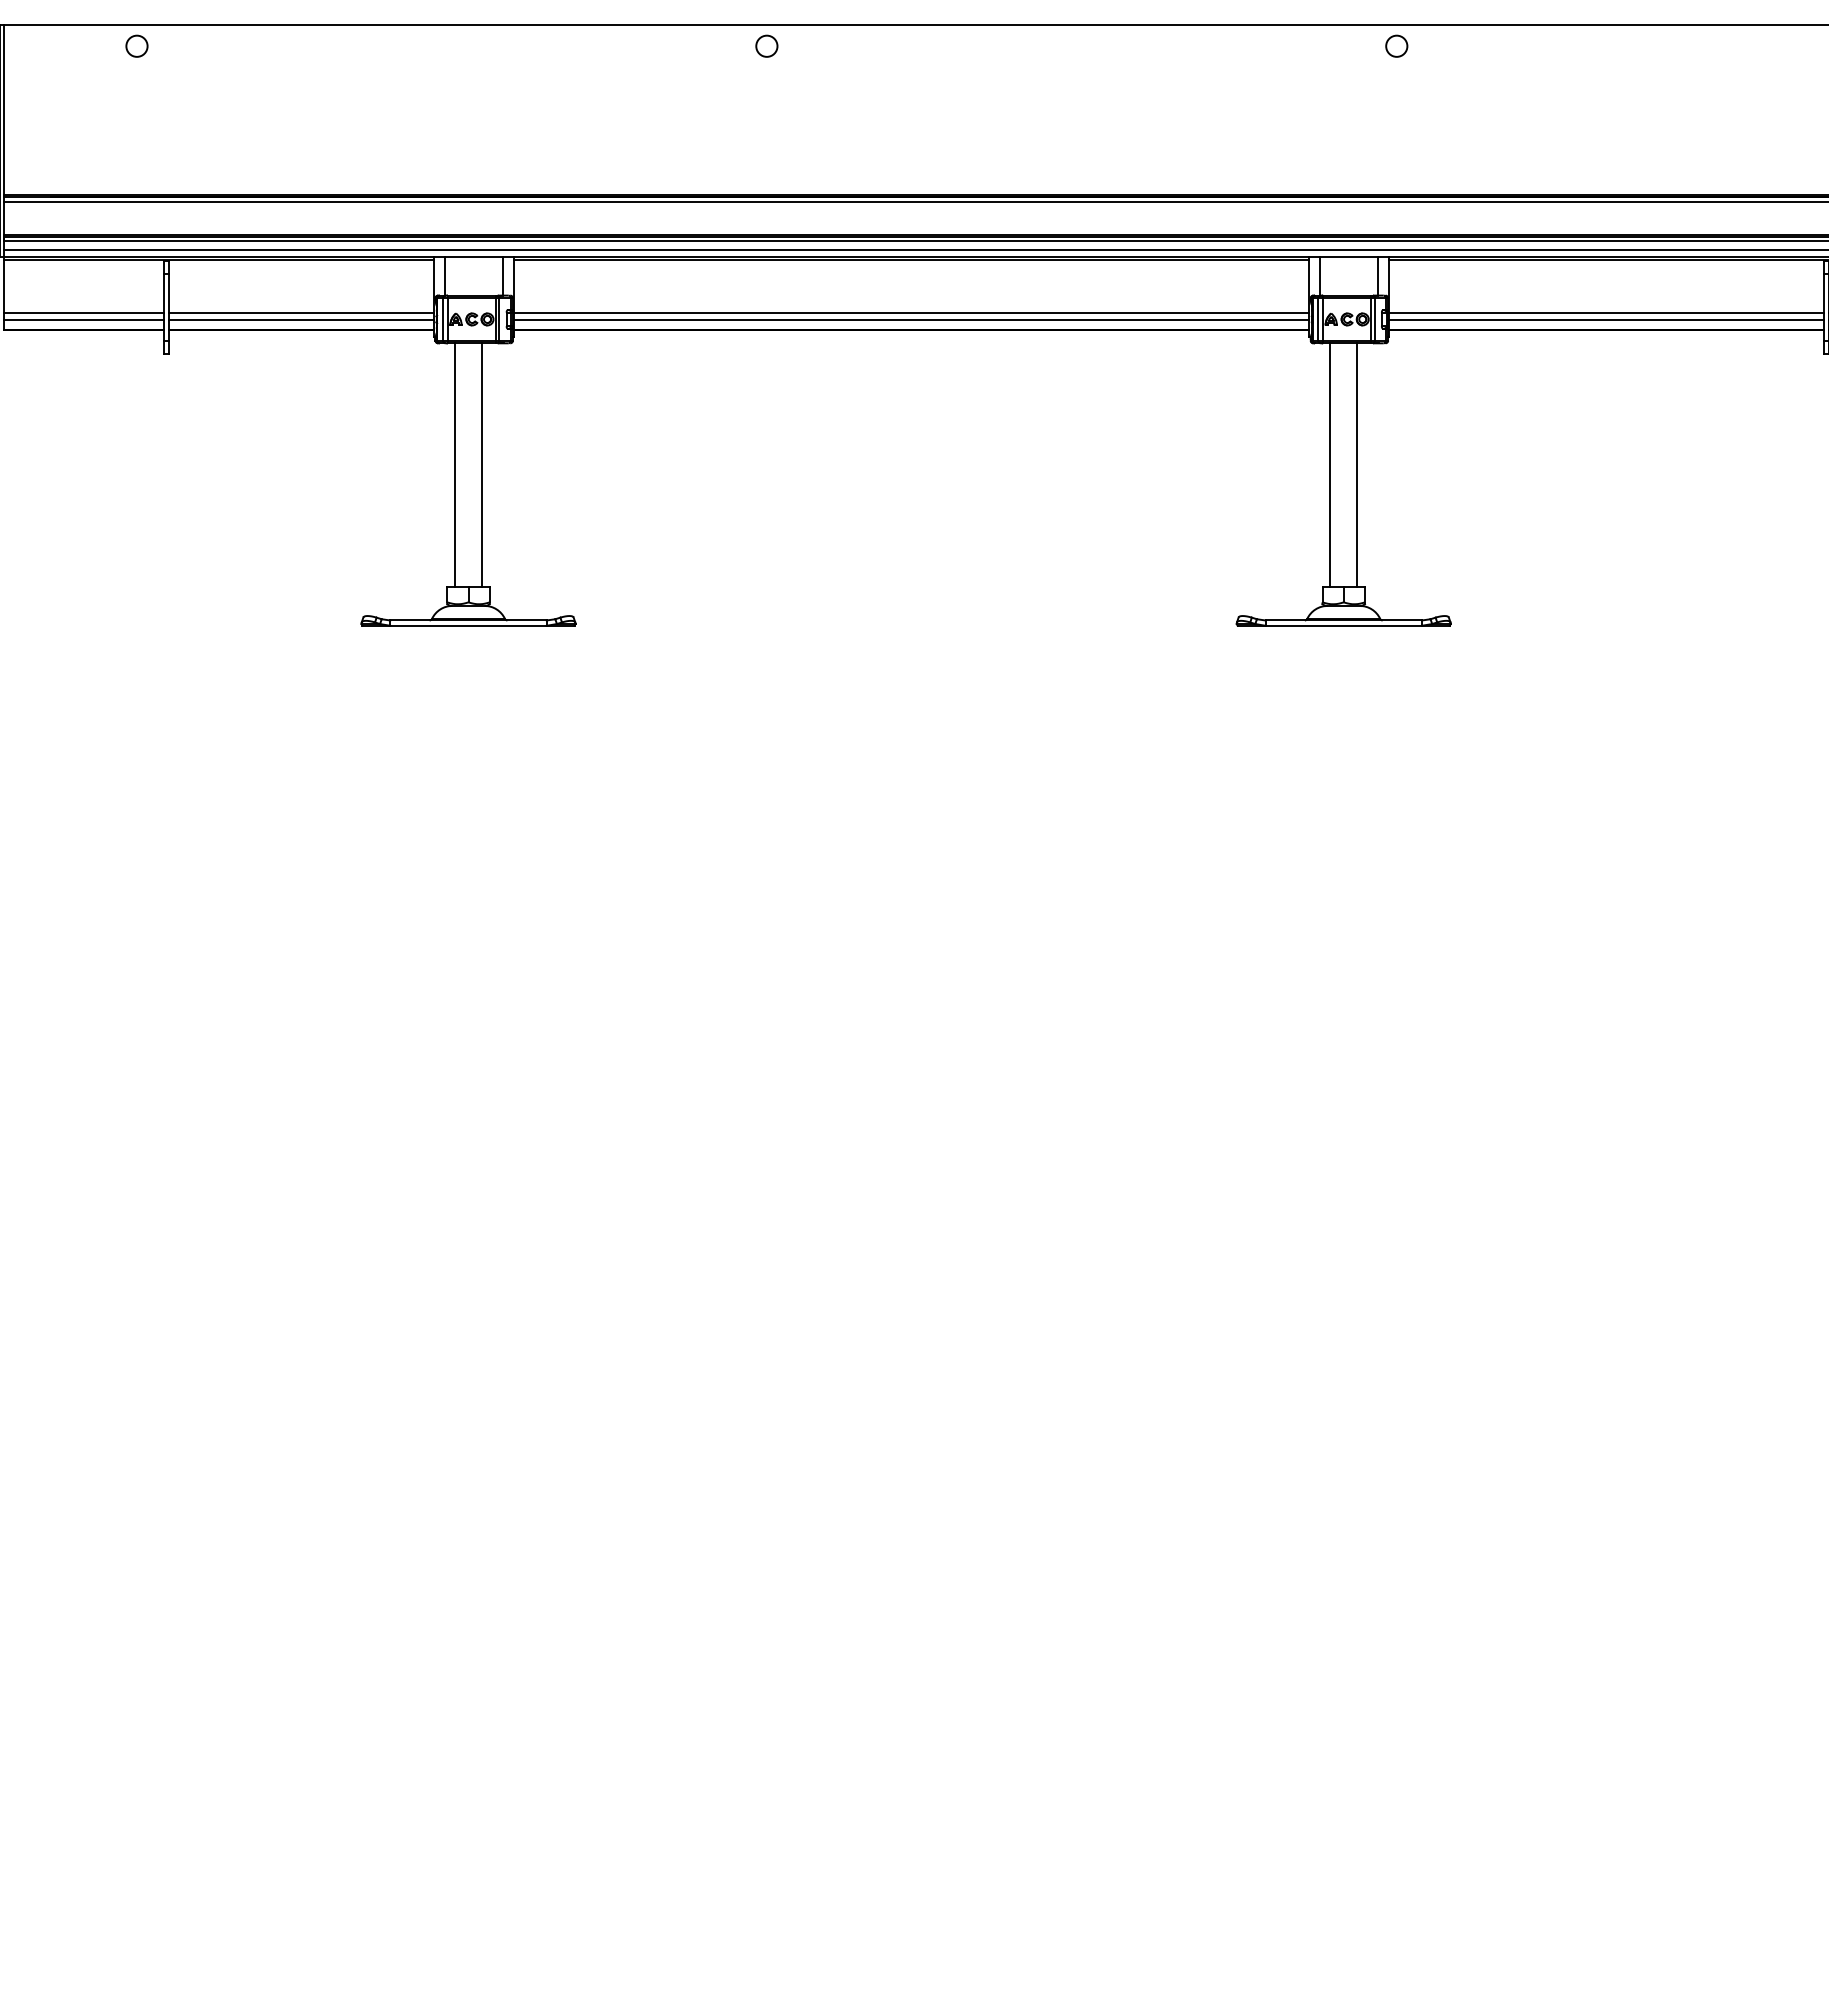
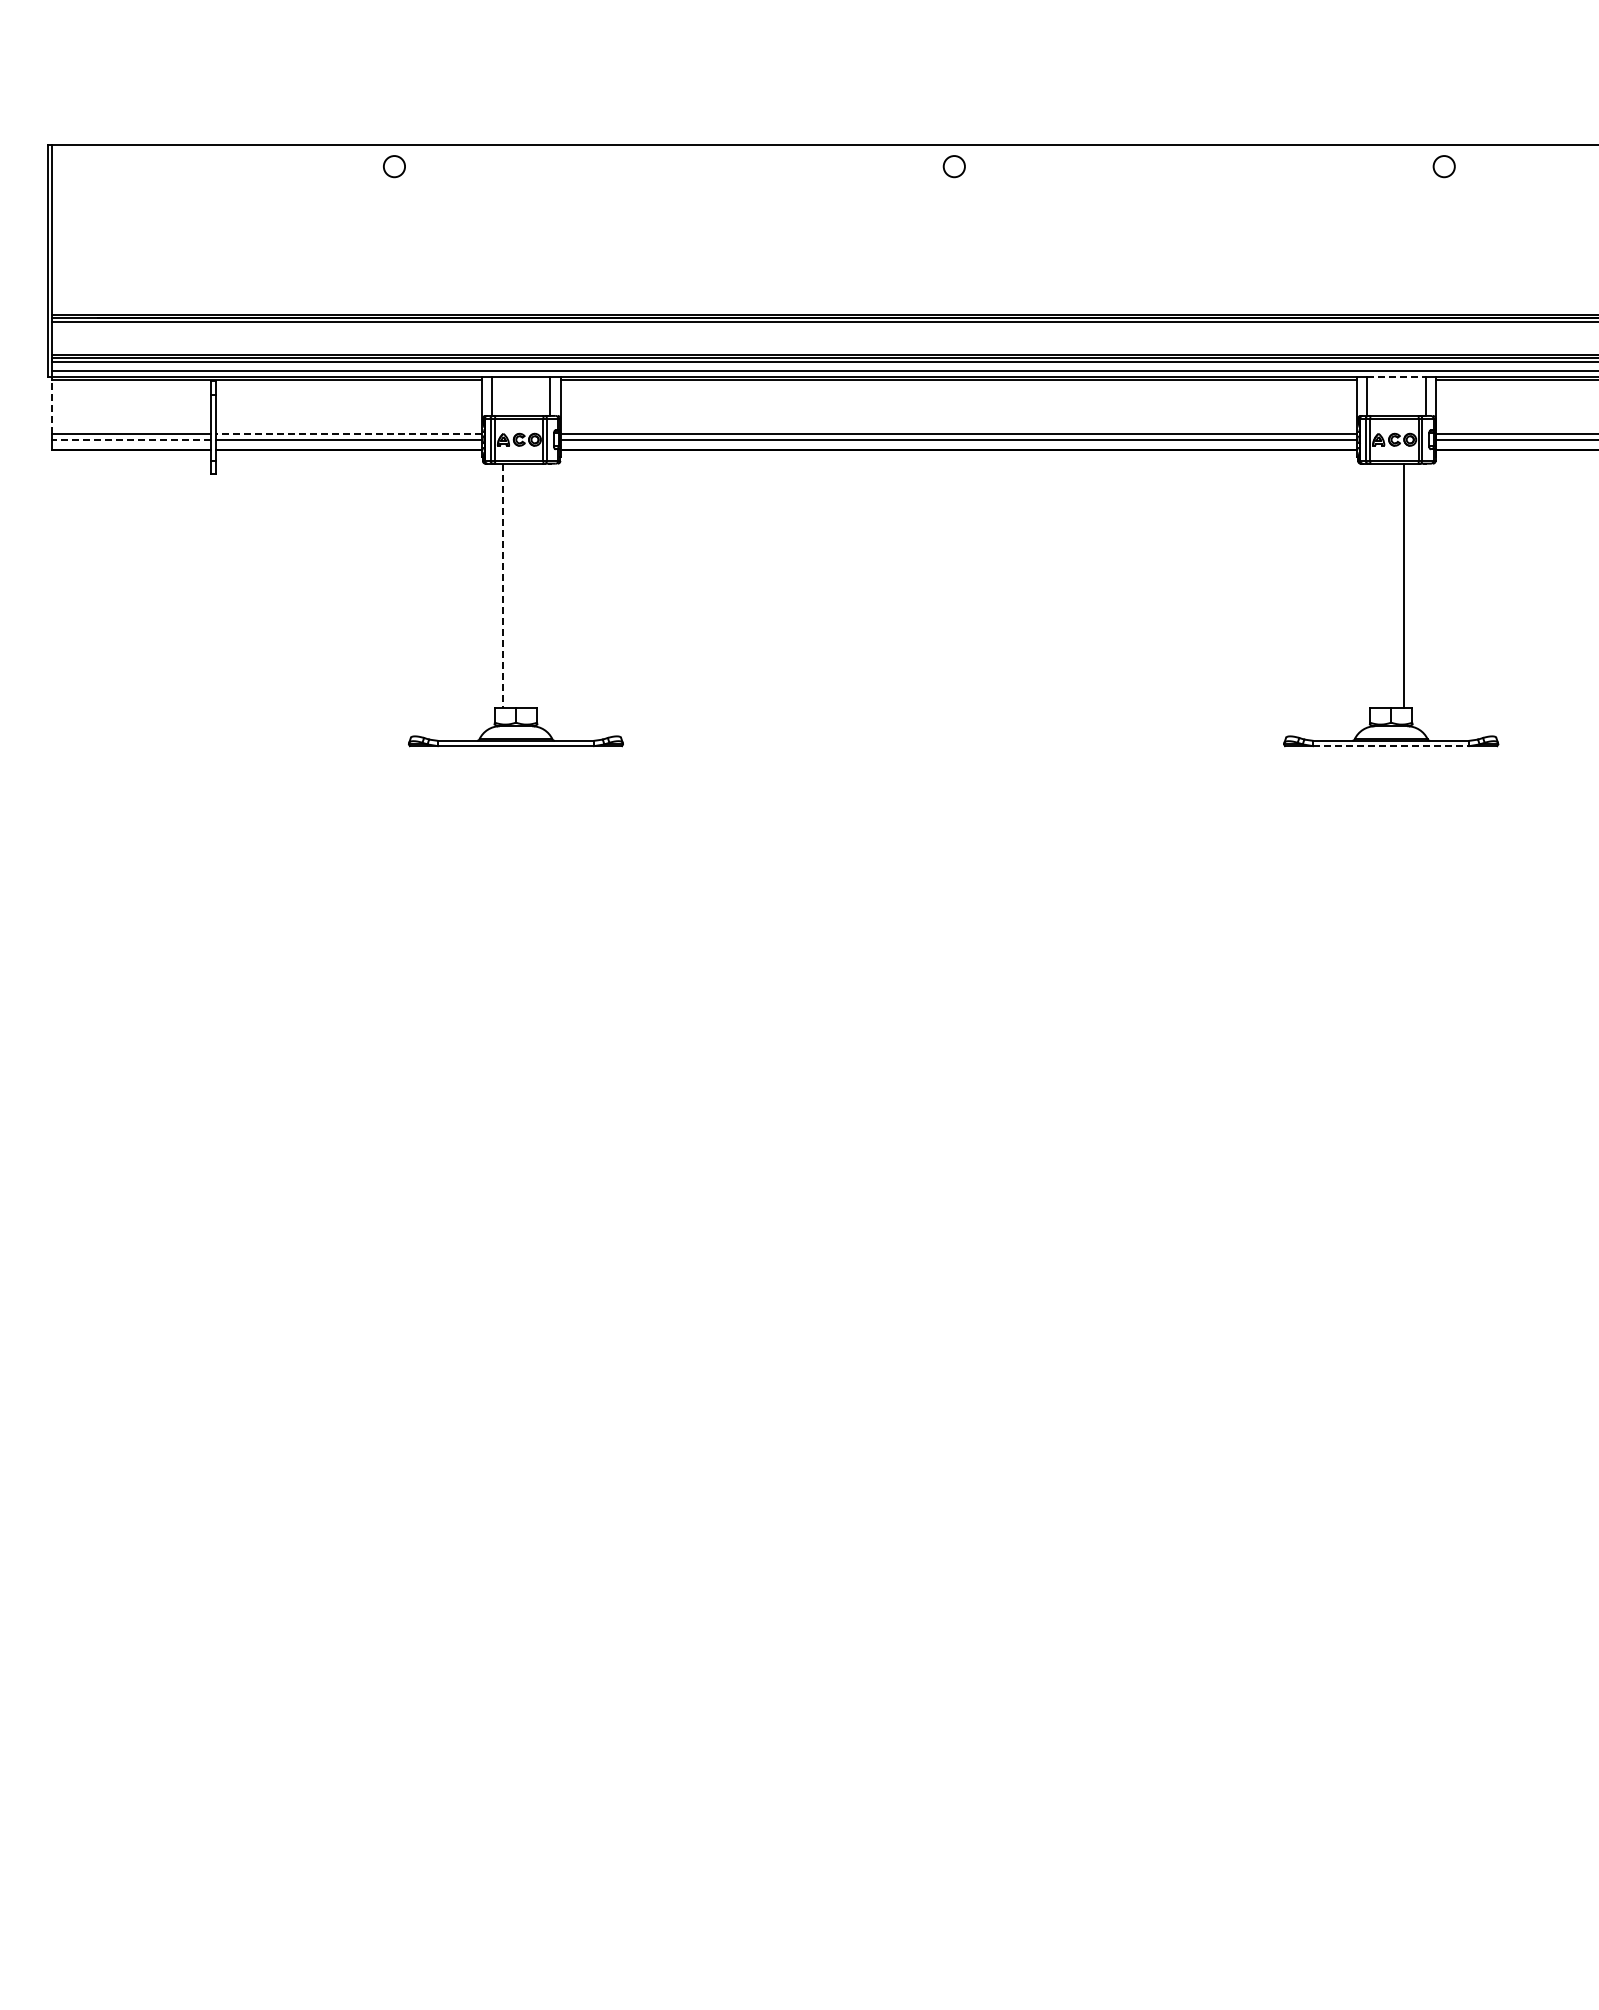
circle: (136, 45) -> (393, 165), moved
circle: (766, 45) -> (953, 165), moved
line: (1349, 257) -> (1396, 377), solid -> dashed
line: (4, 286) -> (51, 406), solid -> dashed
line: (301, 313) -> (348, 433), solid -> dashed
line: (83, 319) -> (130, 439), solid -> dashed
line: (455, 465) -> (502, 585), solid -> dashed
line: (481, 465) -> (528, 585), removed
line: (1330, 465) -> (1377, 585), removed
line: (1344, 625) -> (1391, 745), solid -> dashed

